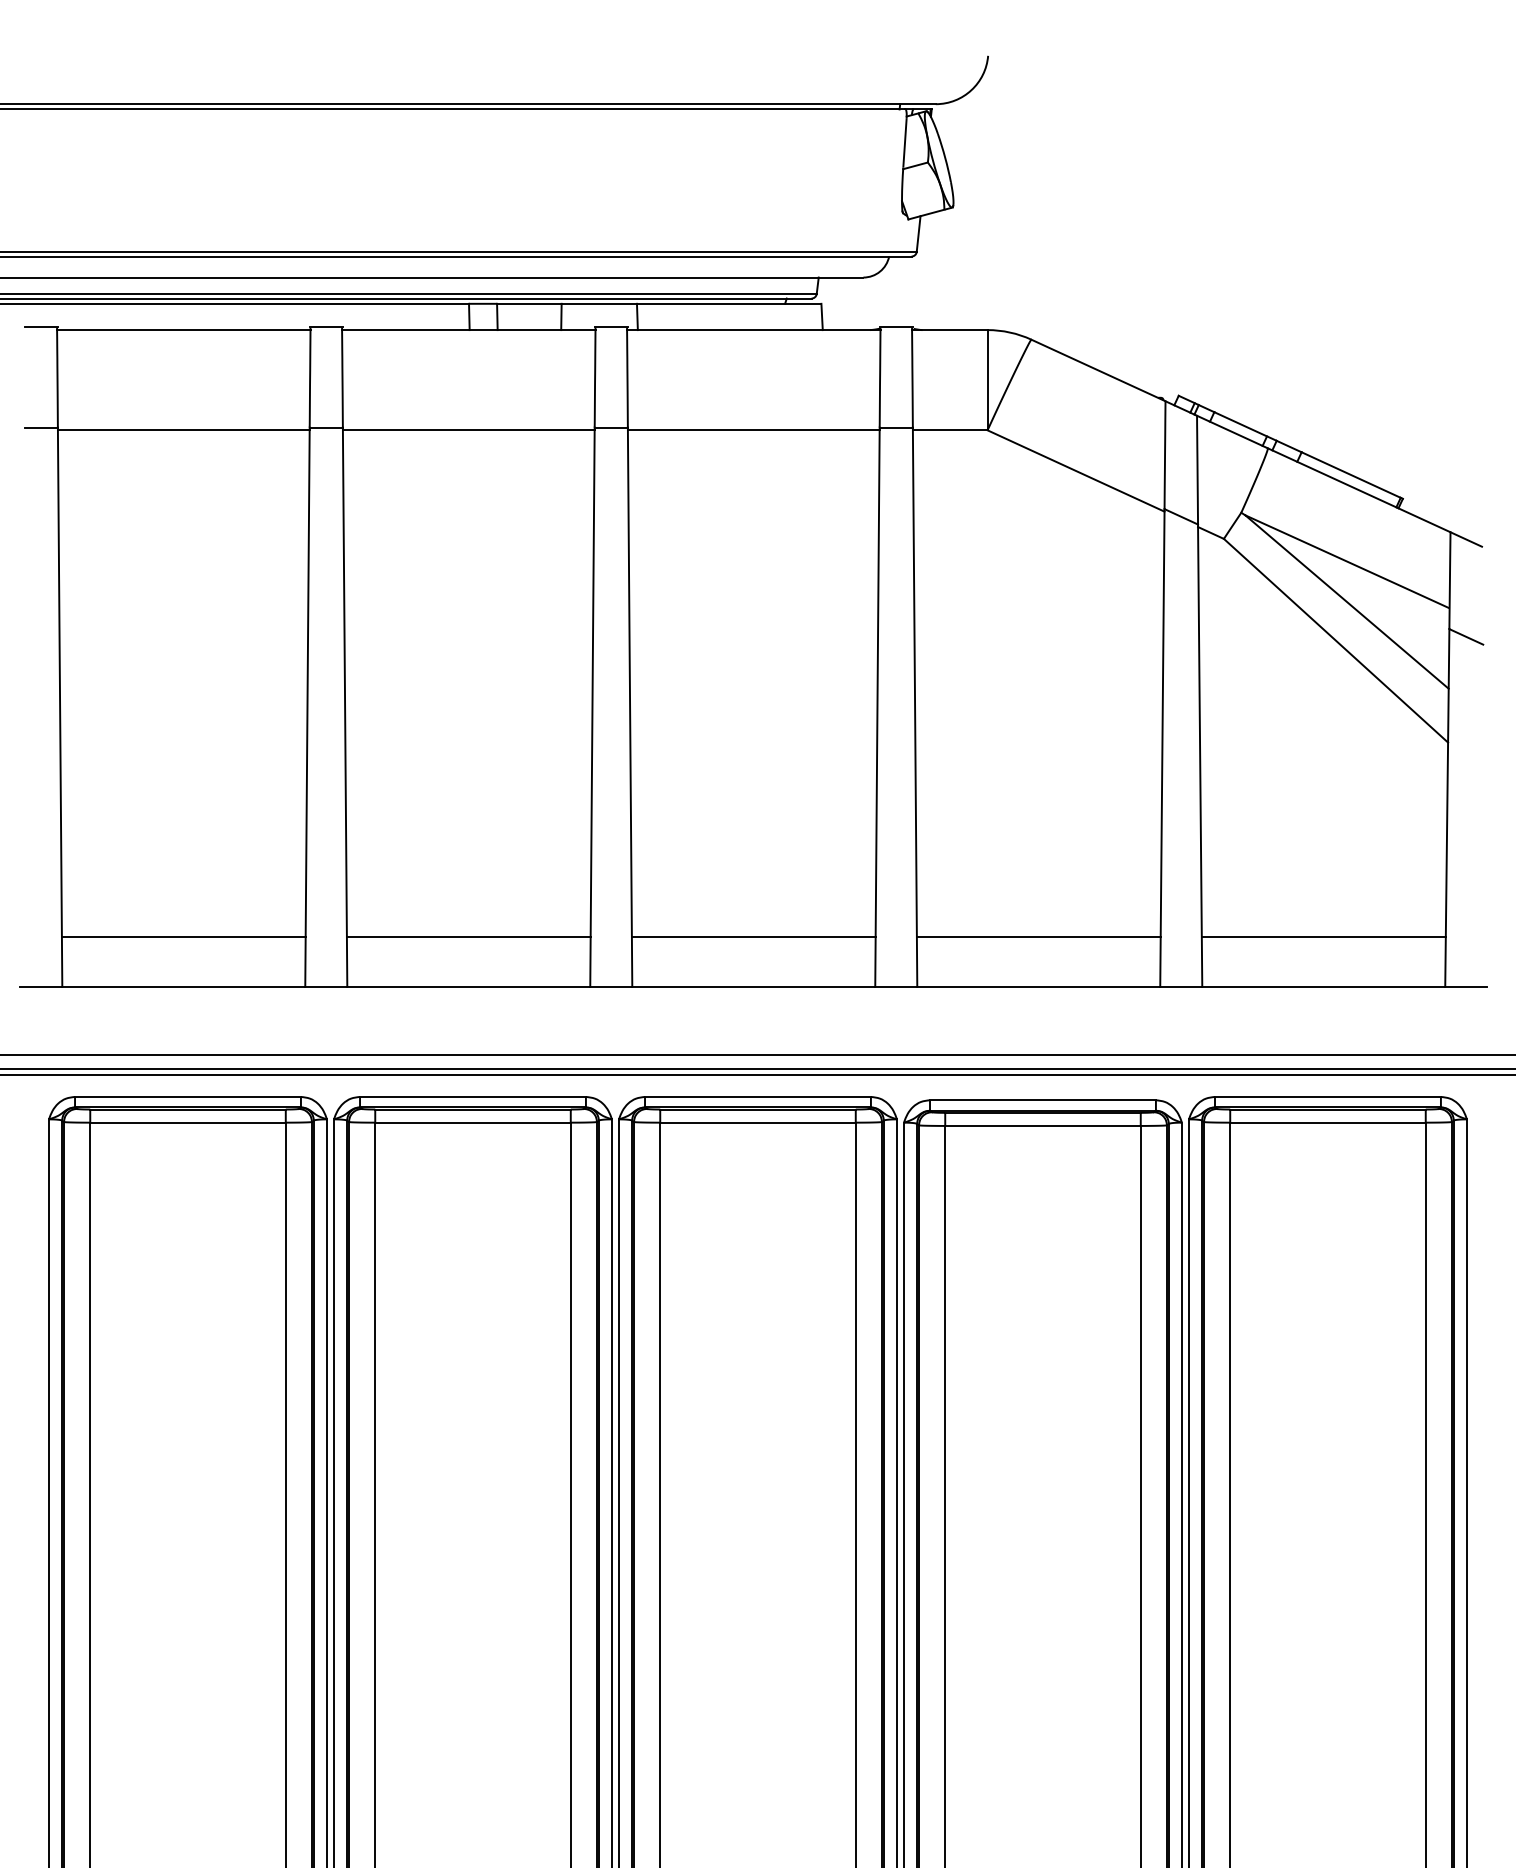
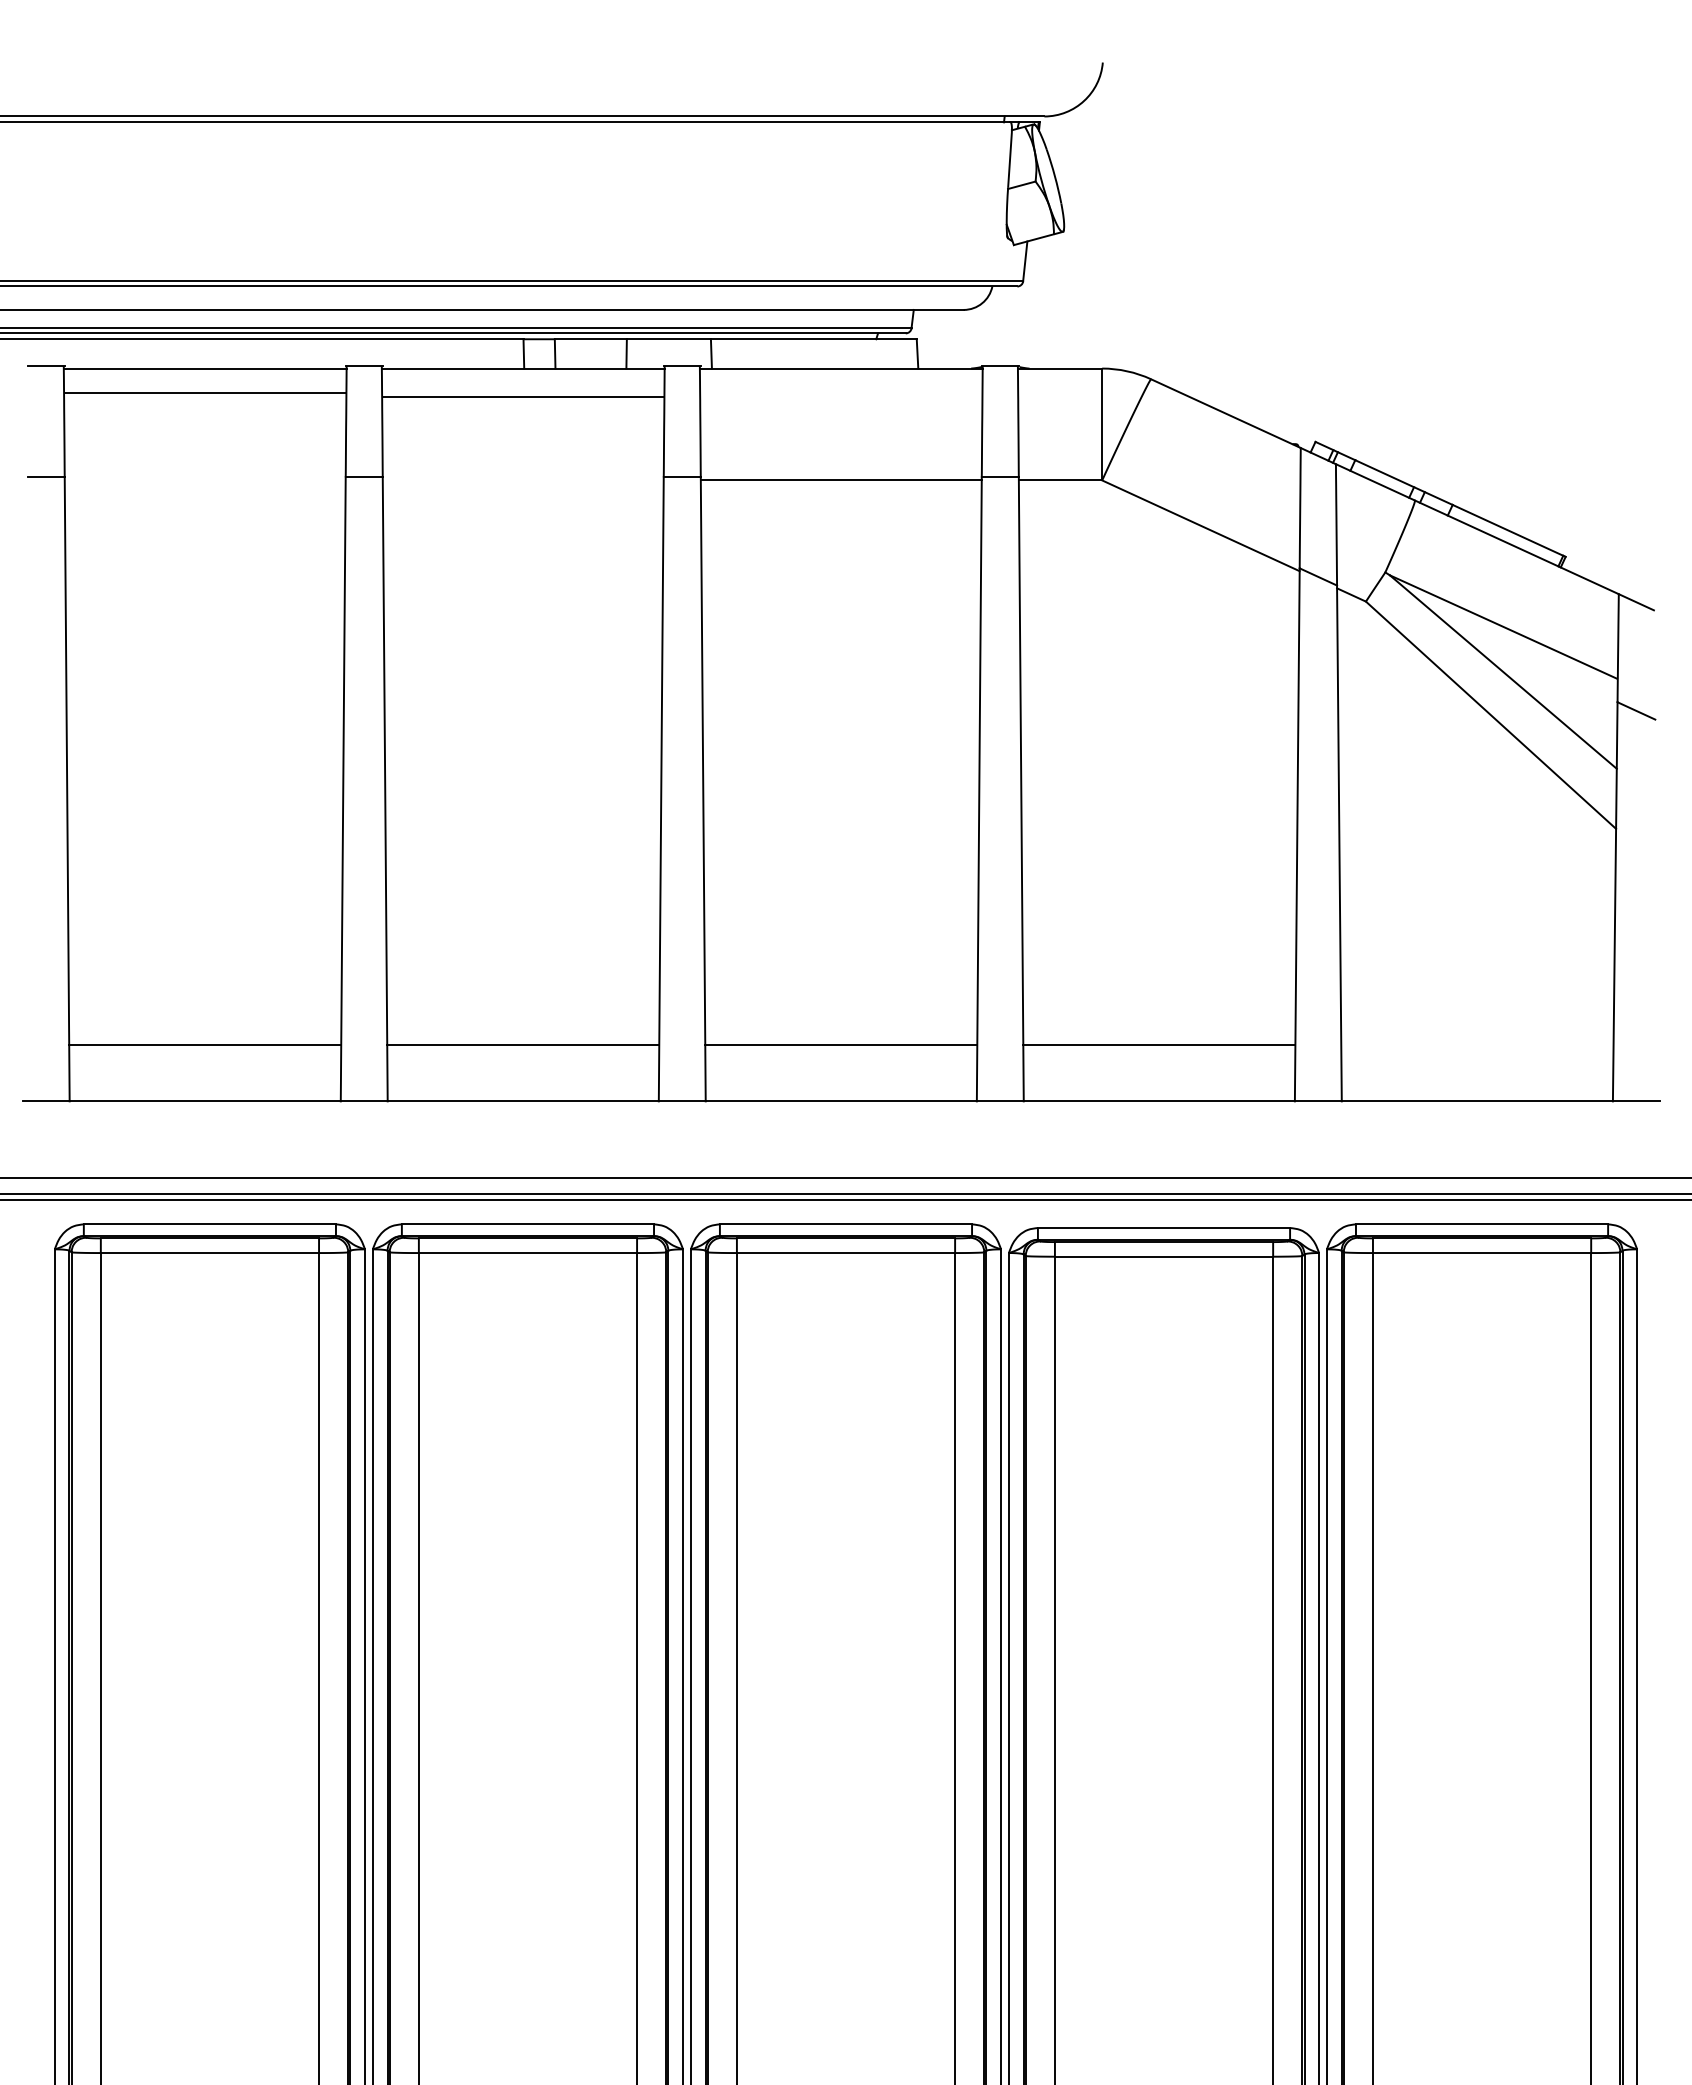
line: (183, 430) -> (204, 393), moved
line: (468, 430) -> (522, 397), moved
line: (1323, 936) -> (1477, 1045), removed

